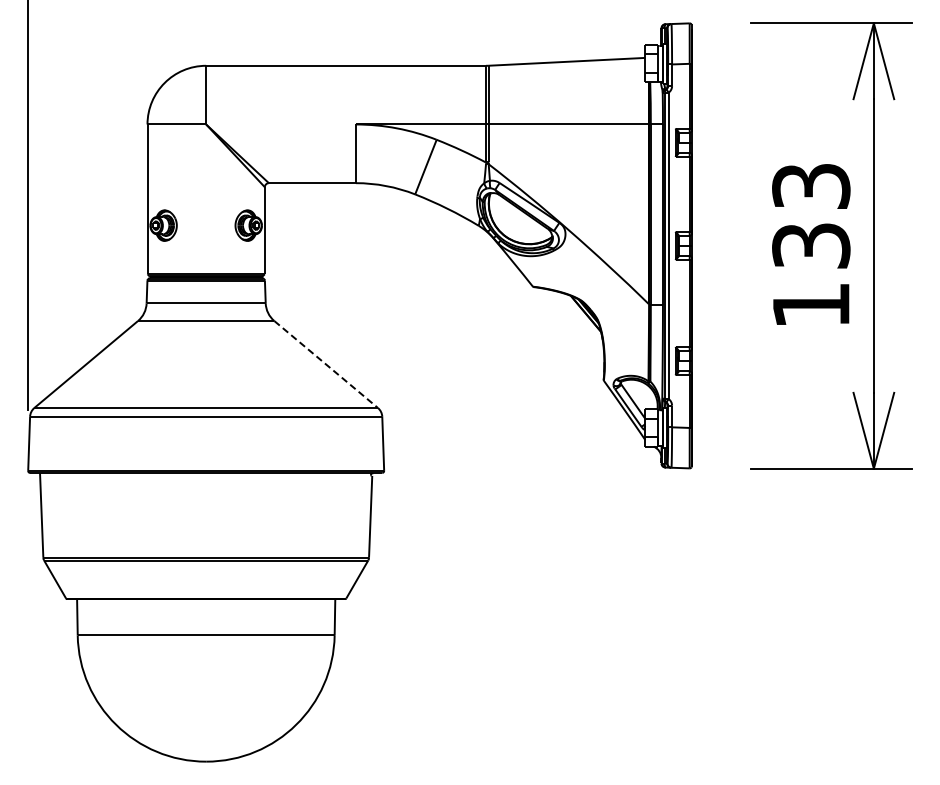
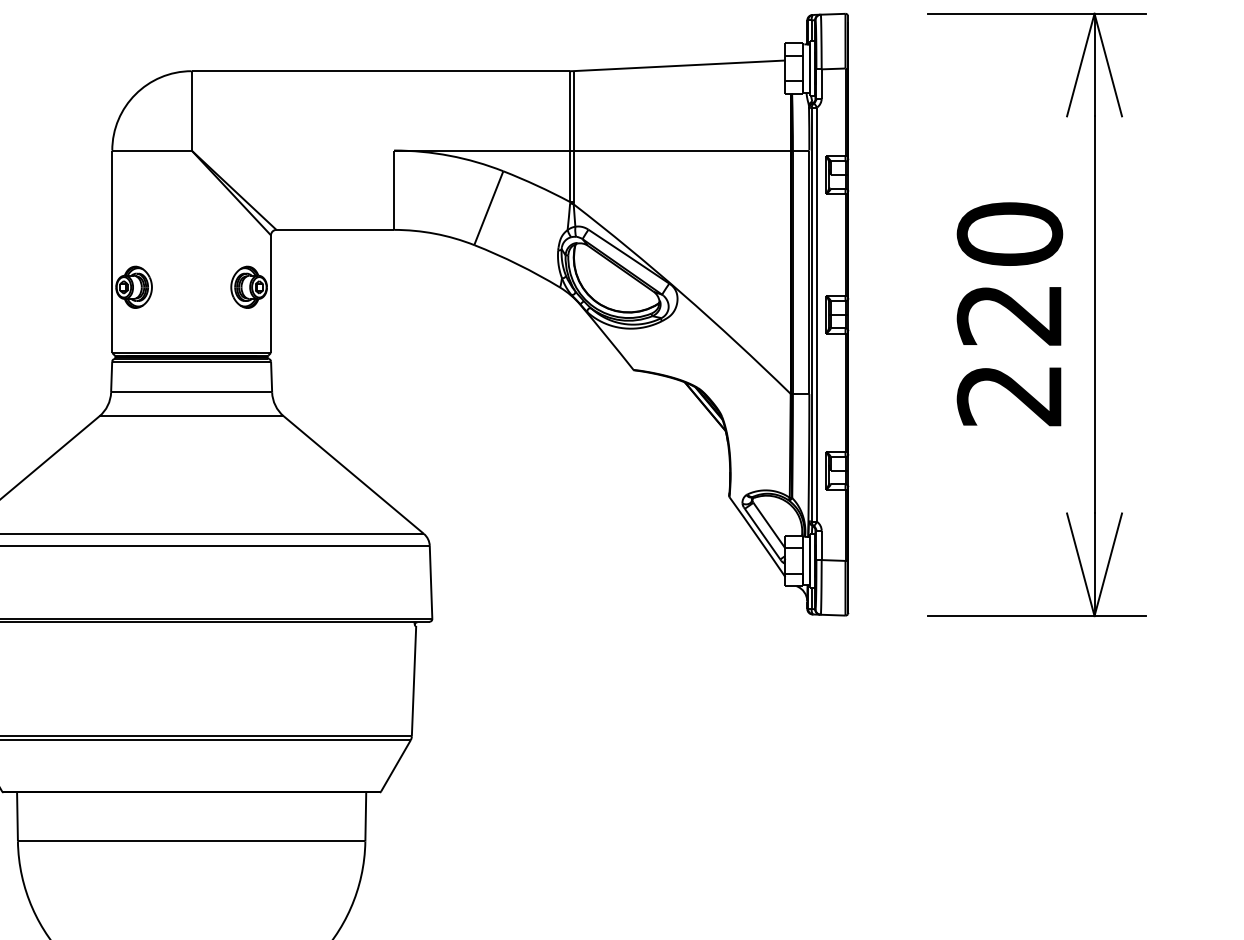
text: (811, 245) -> (1010, 314), 133 -> 220
line: (326, 364) -> (354, 475), dashed -> solid

